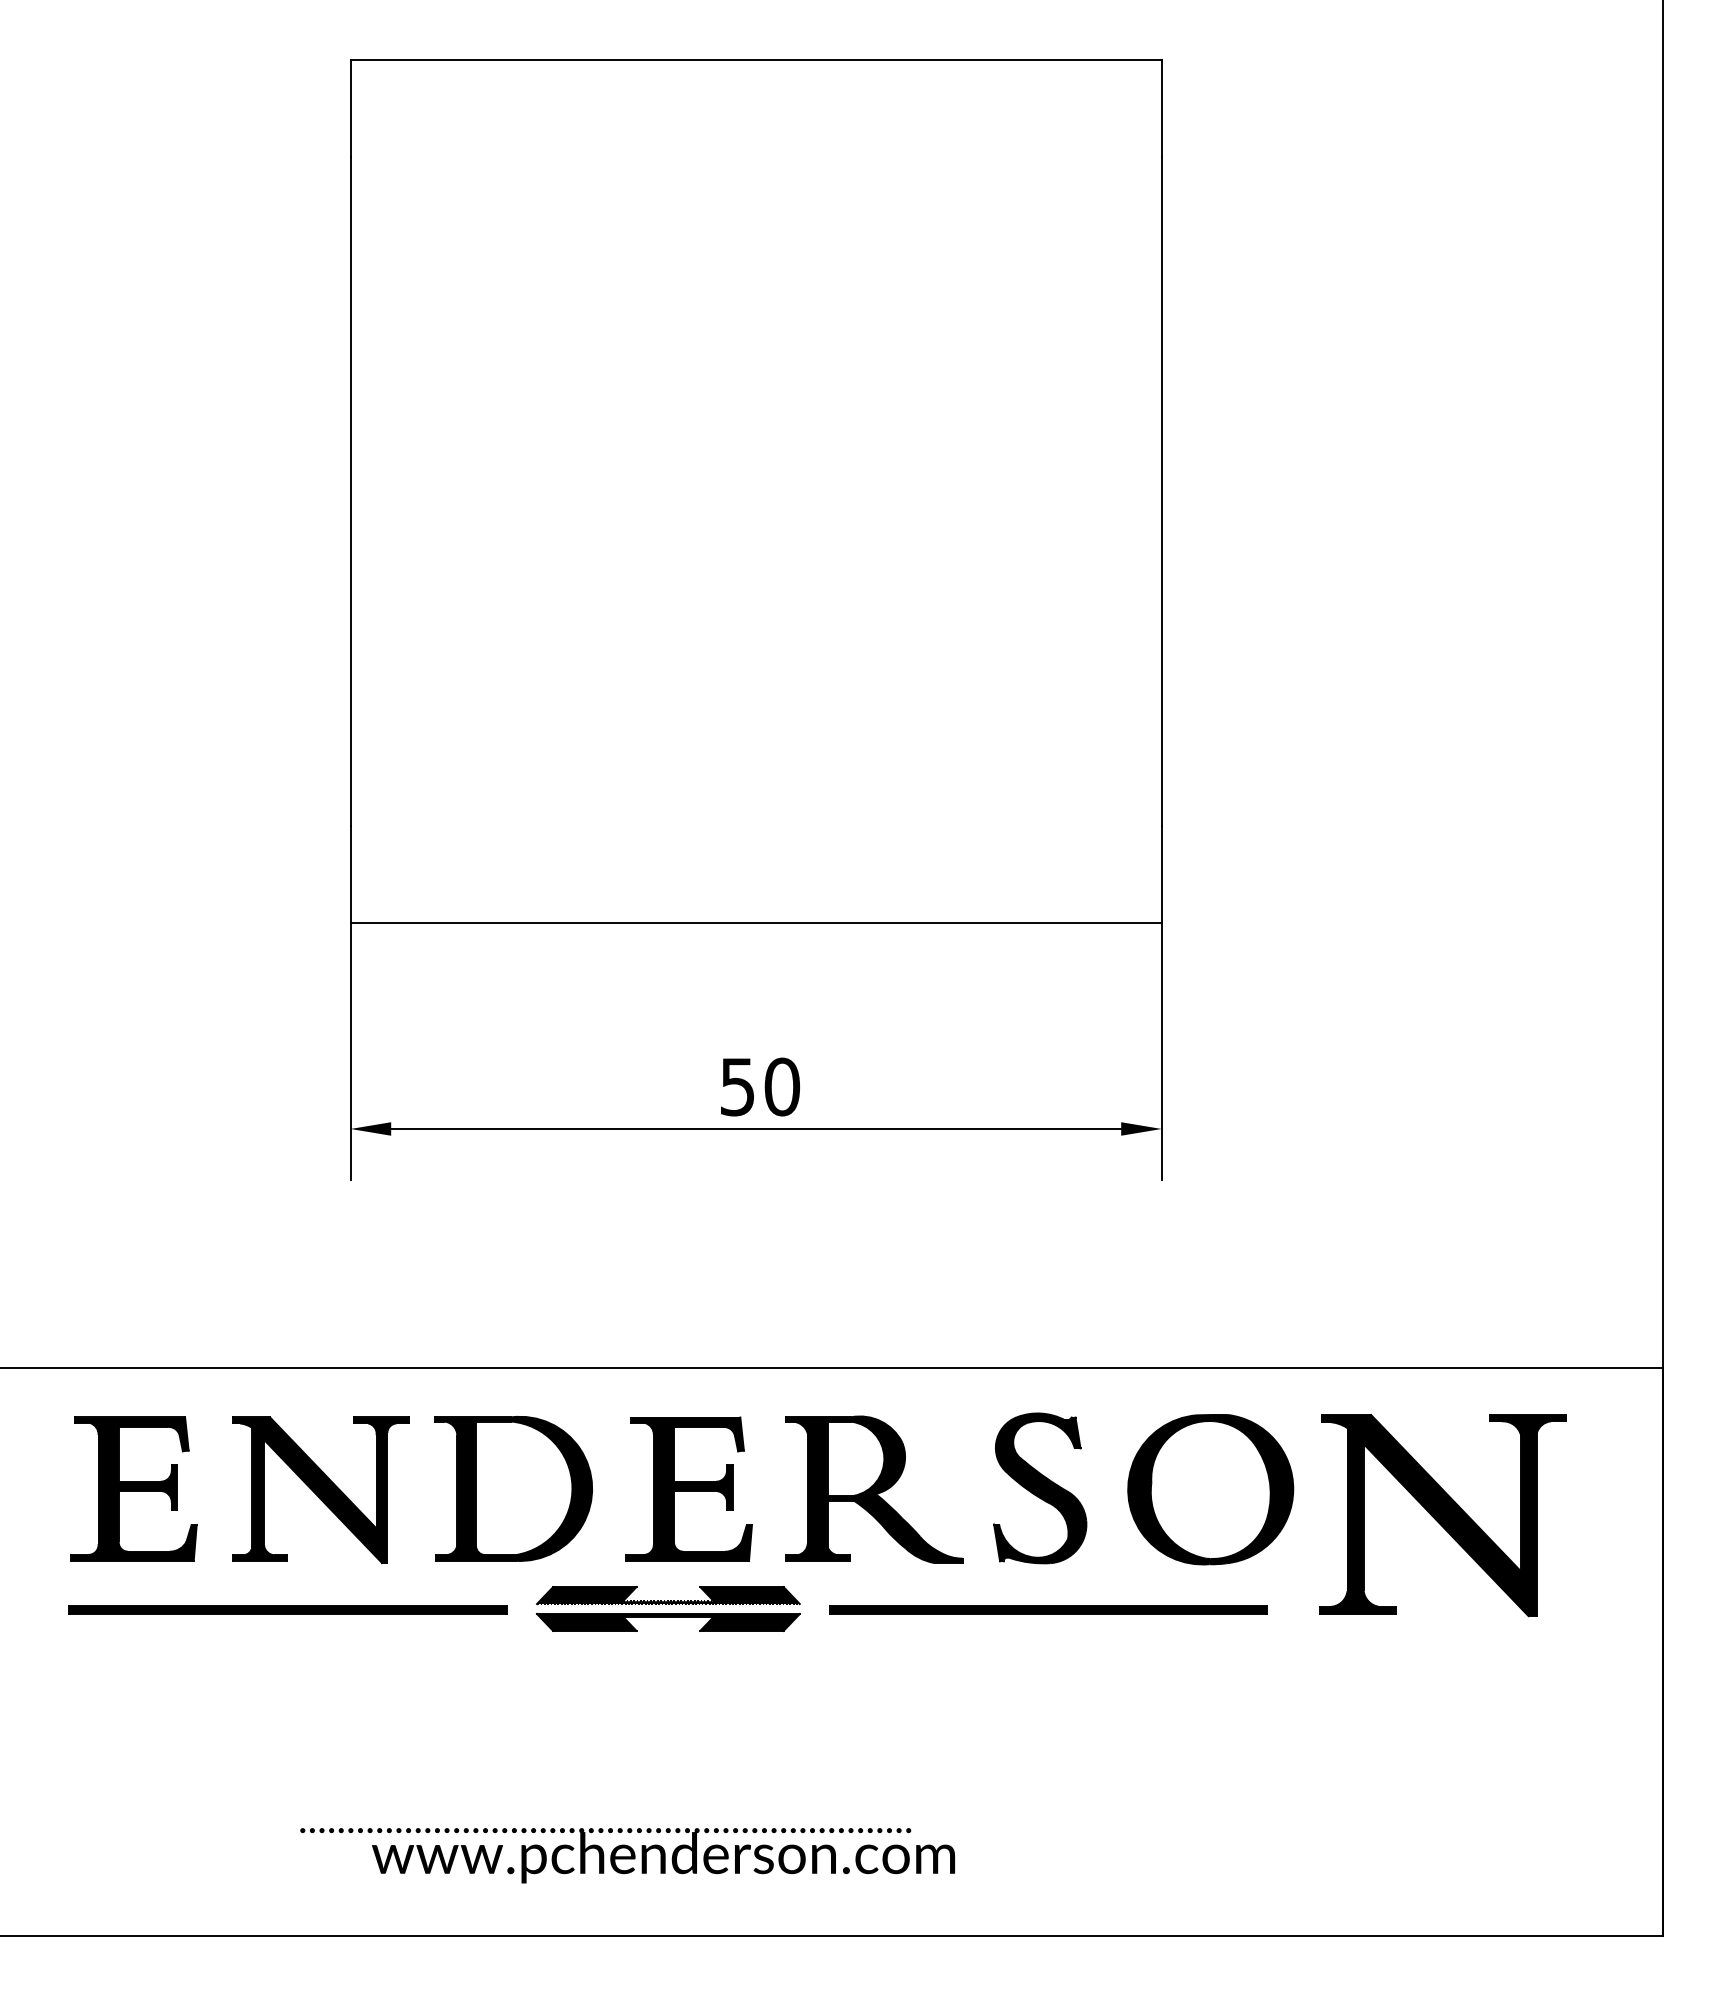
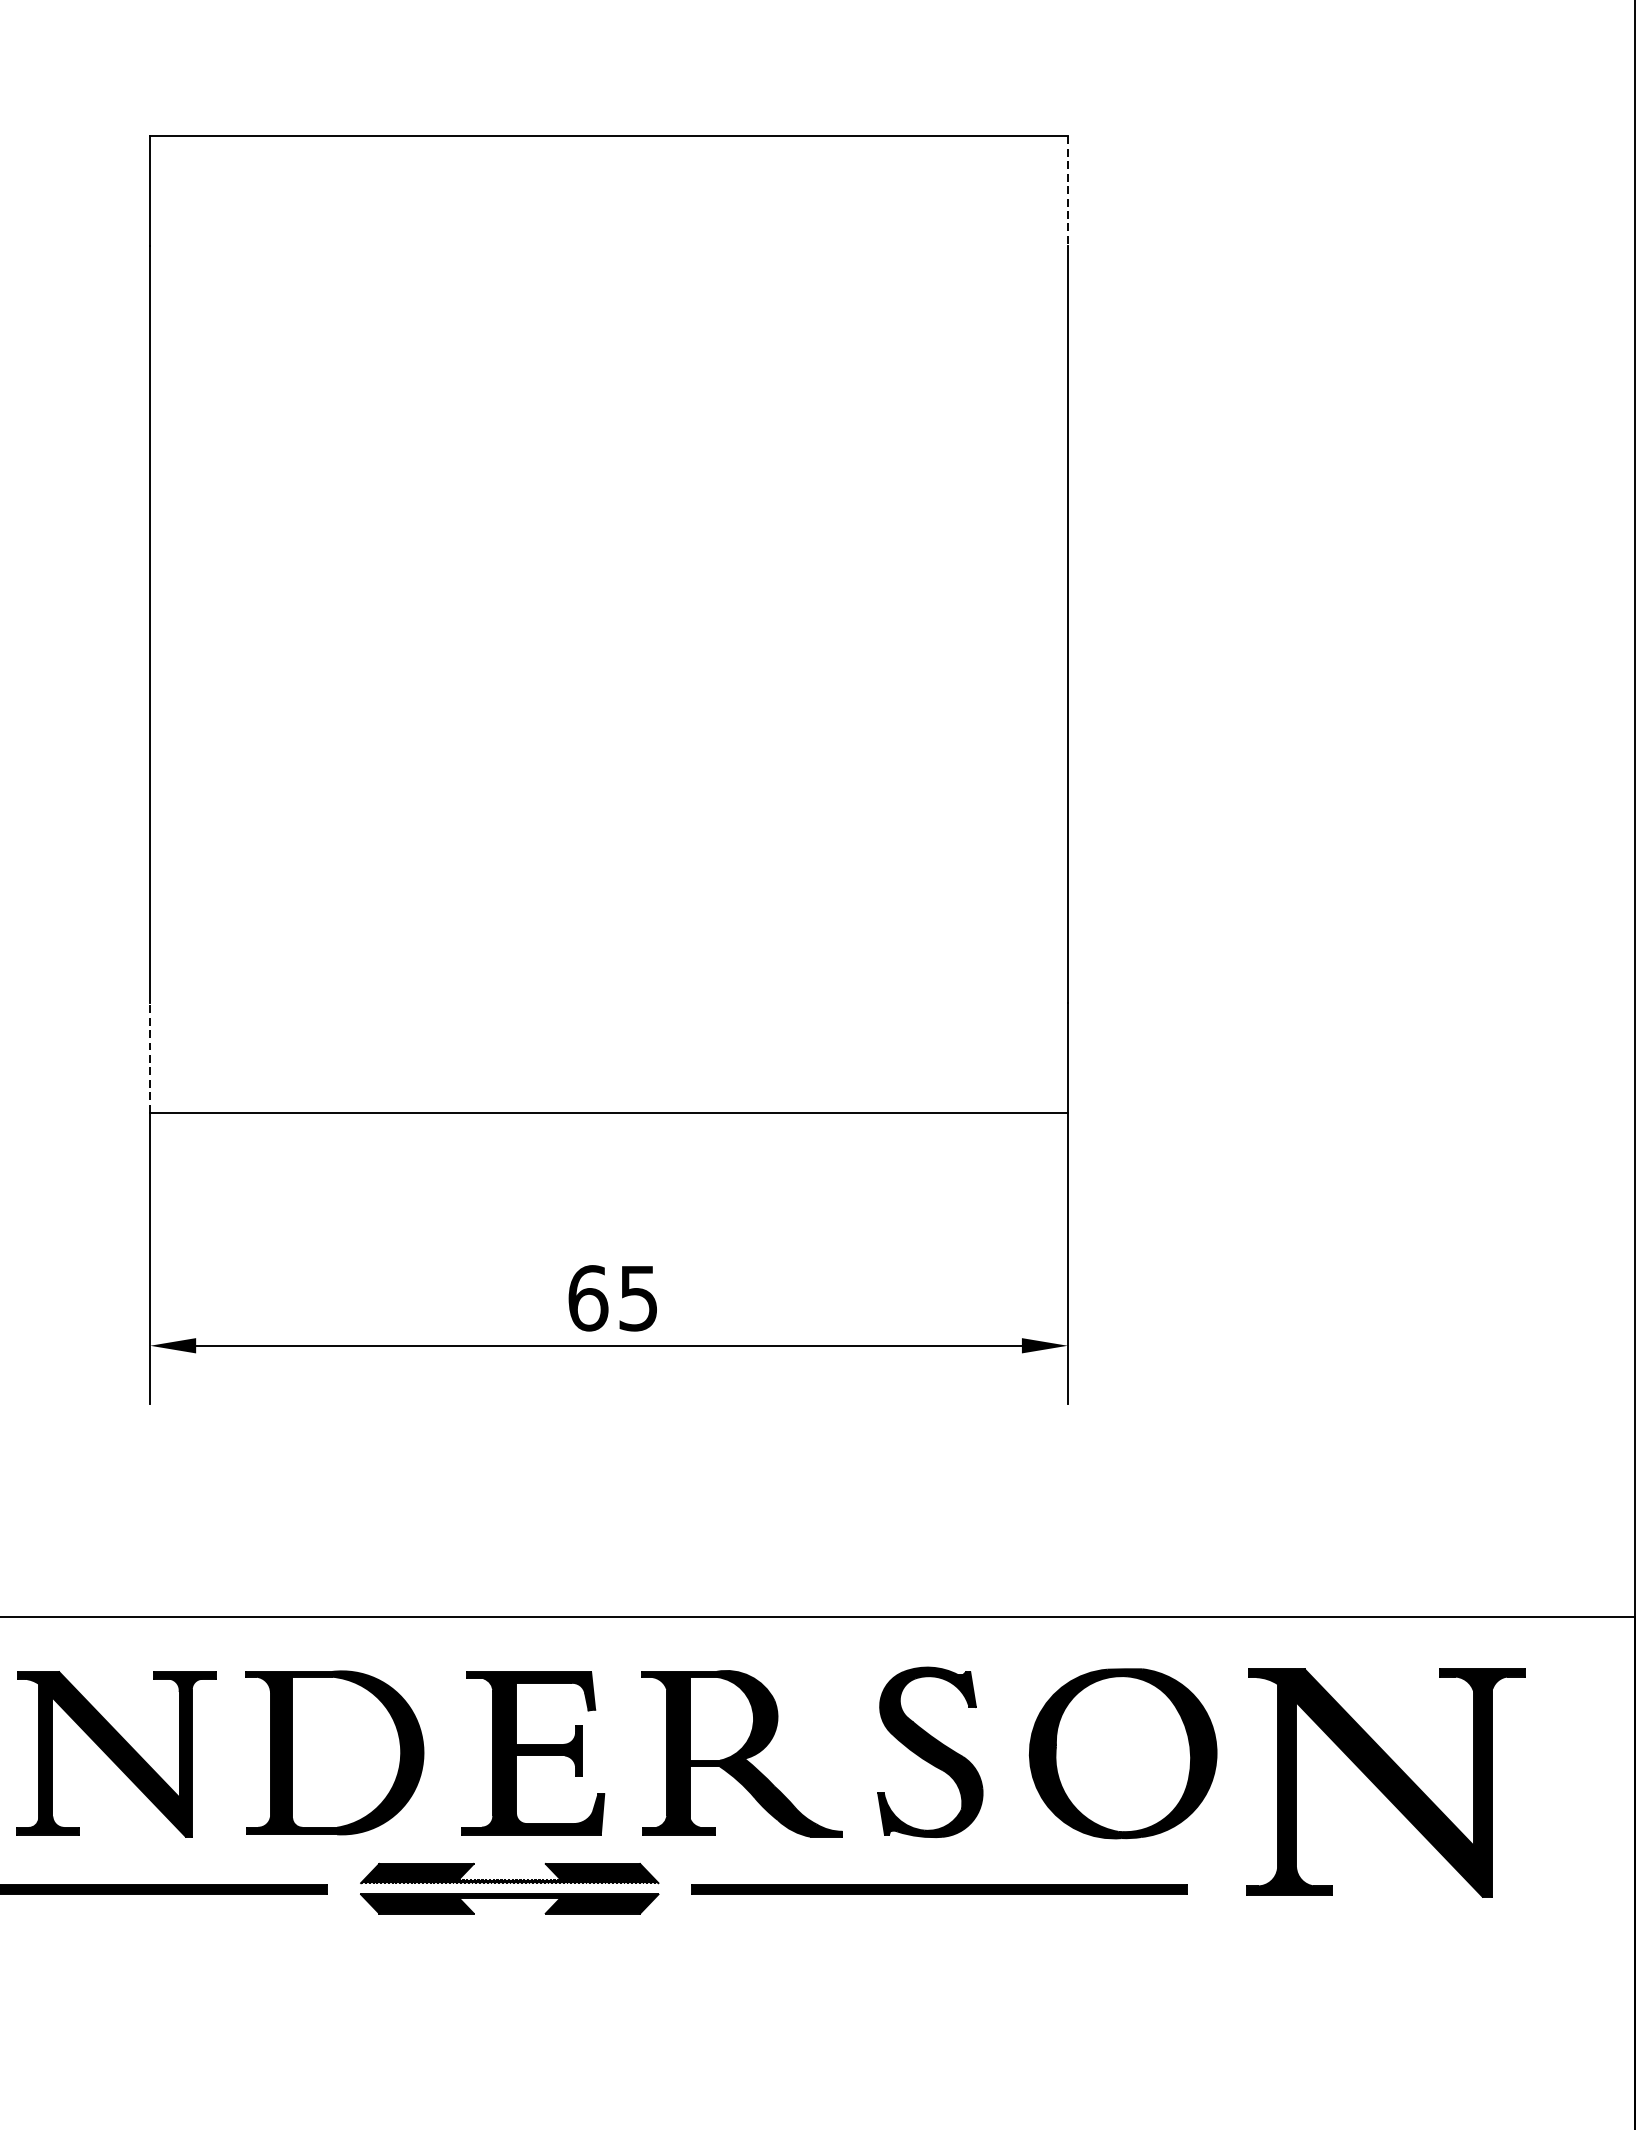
line: (1161, 108) -> (1067, 191), solid -> dashed
line: (350, 874) -> (150, 1057), solid -> dashed
text: (760, 1086) -> (613, 1297), 50 -> 65

